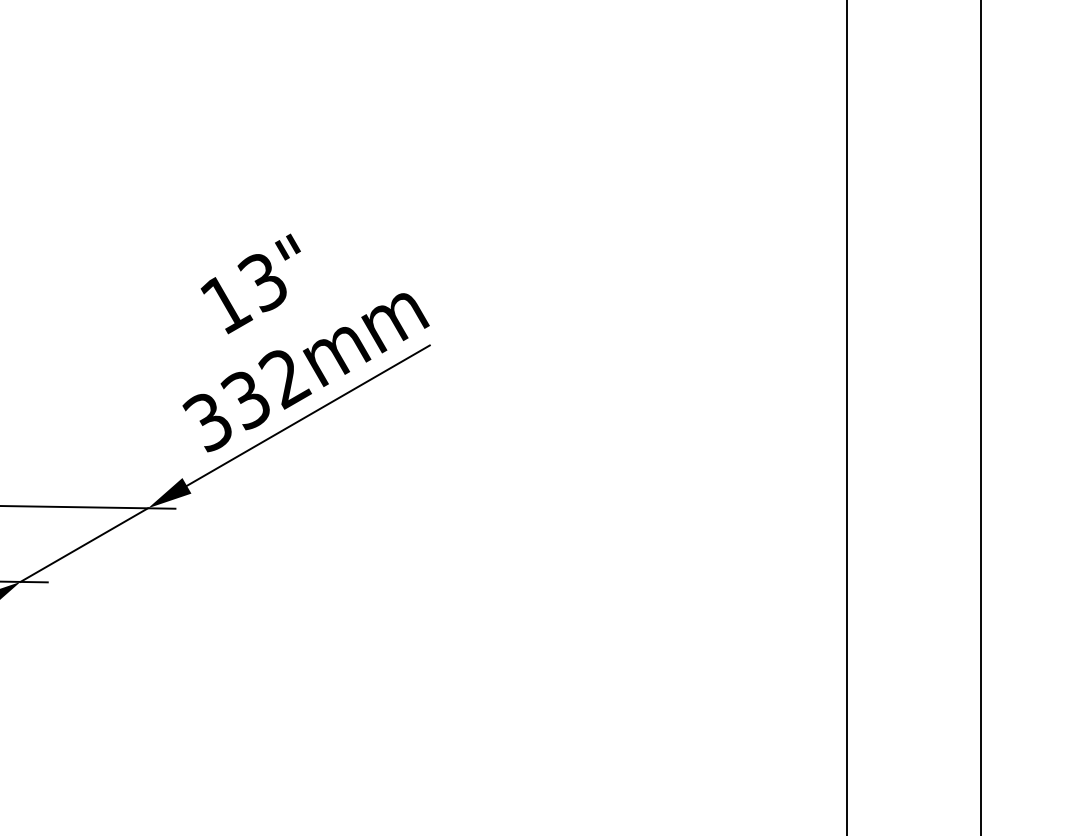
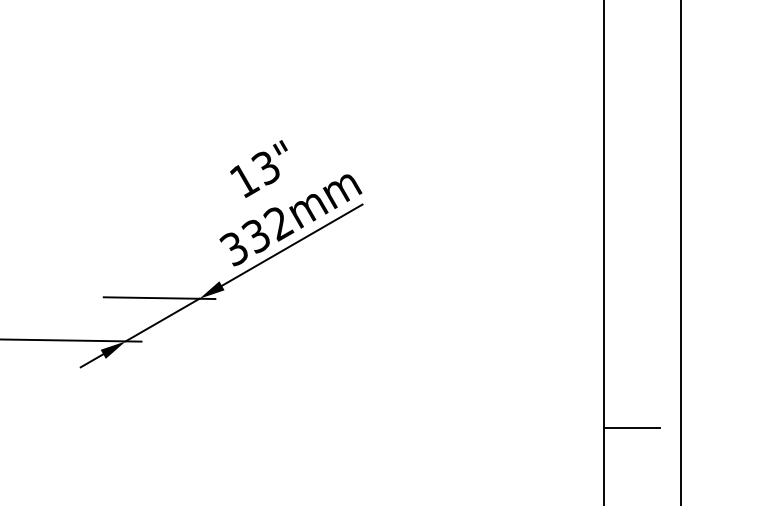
line: (894, 730) -> (631, 427), added

